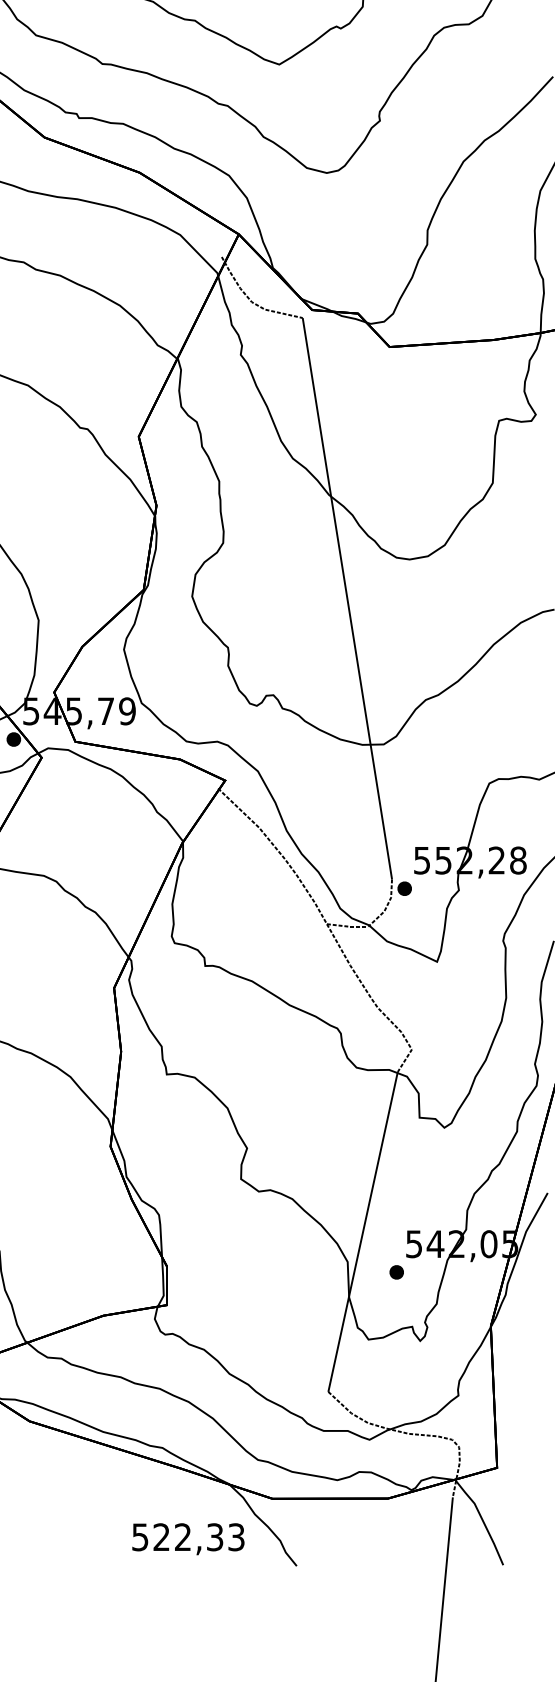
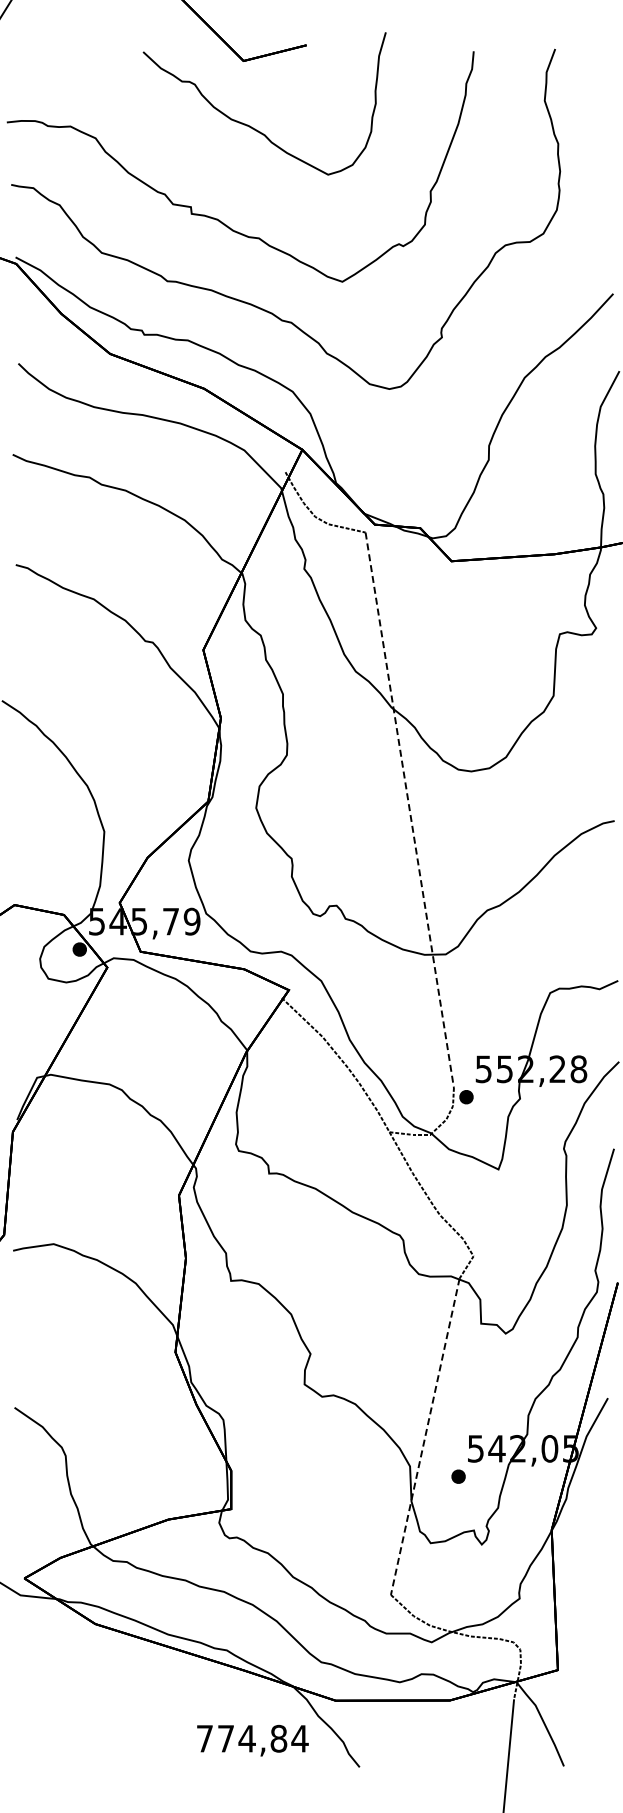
line: (347, 598) -> (409, 810), solid -> dashed
line: (363, 1231) -> (425, 1436), solid -> dashed
text: (188, 1536) -> (252, 1738), 522,33 -> 774,84

